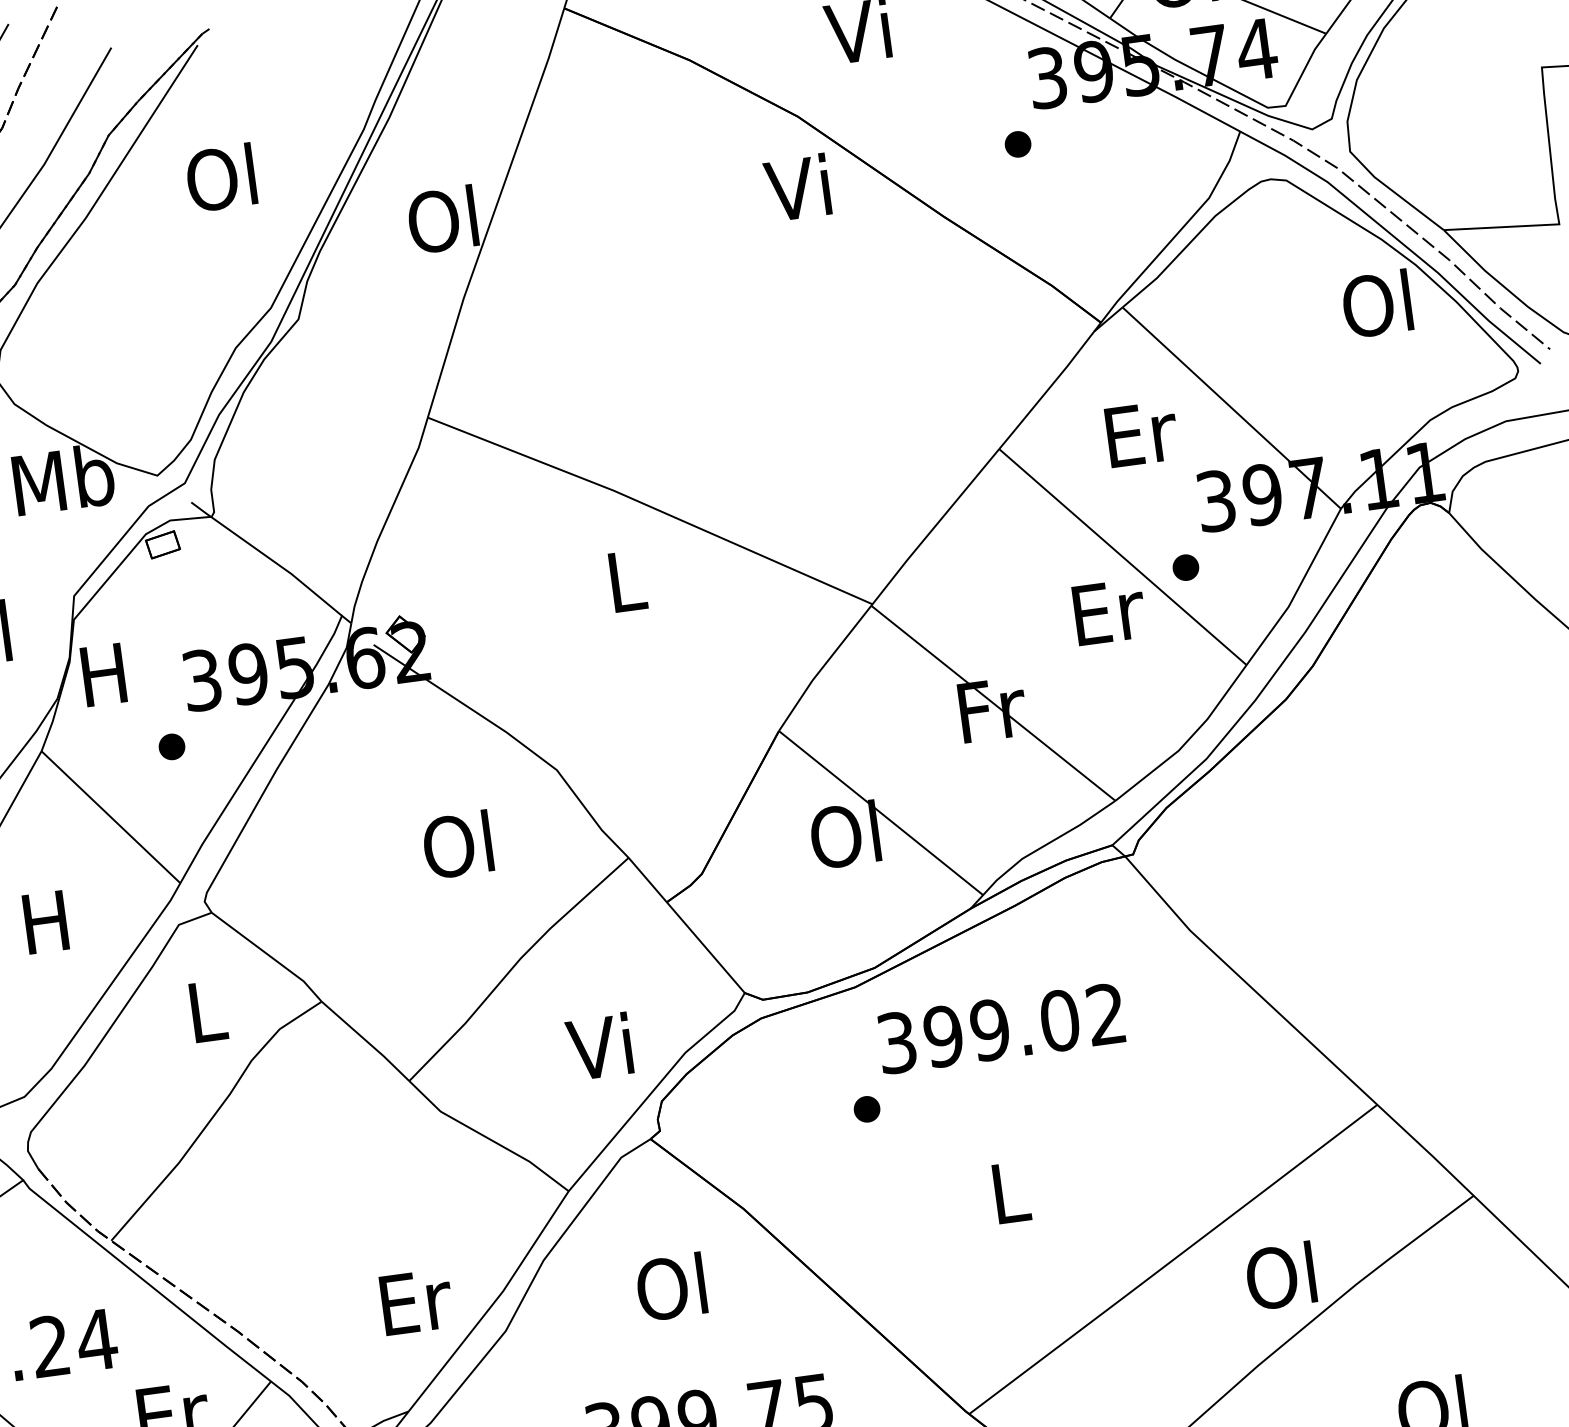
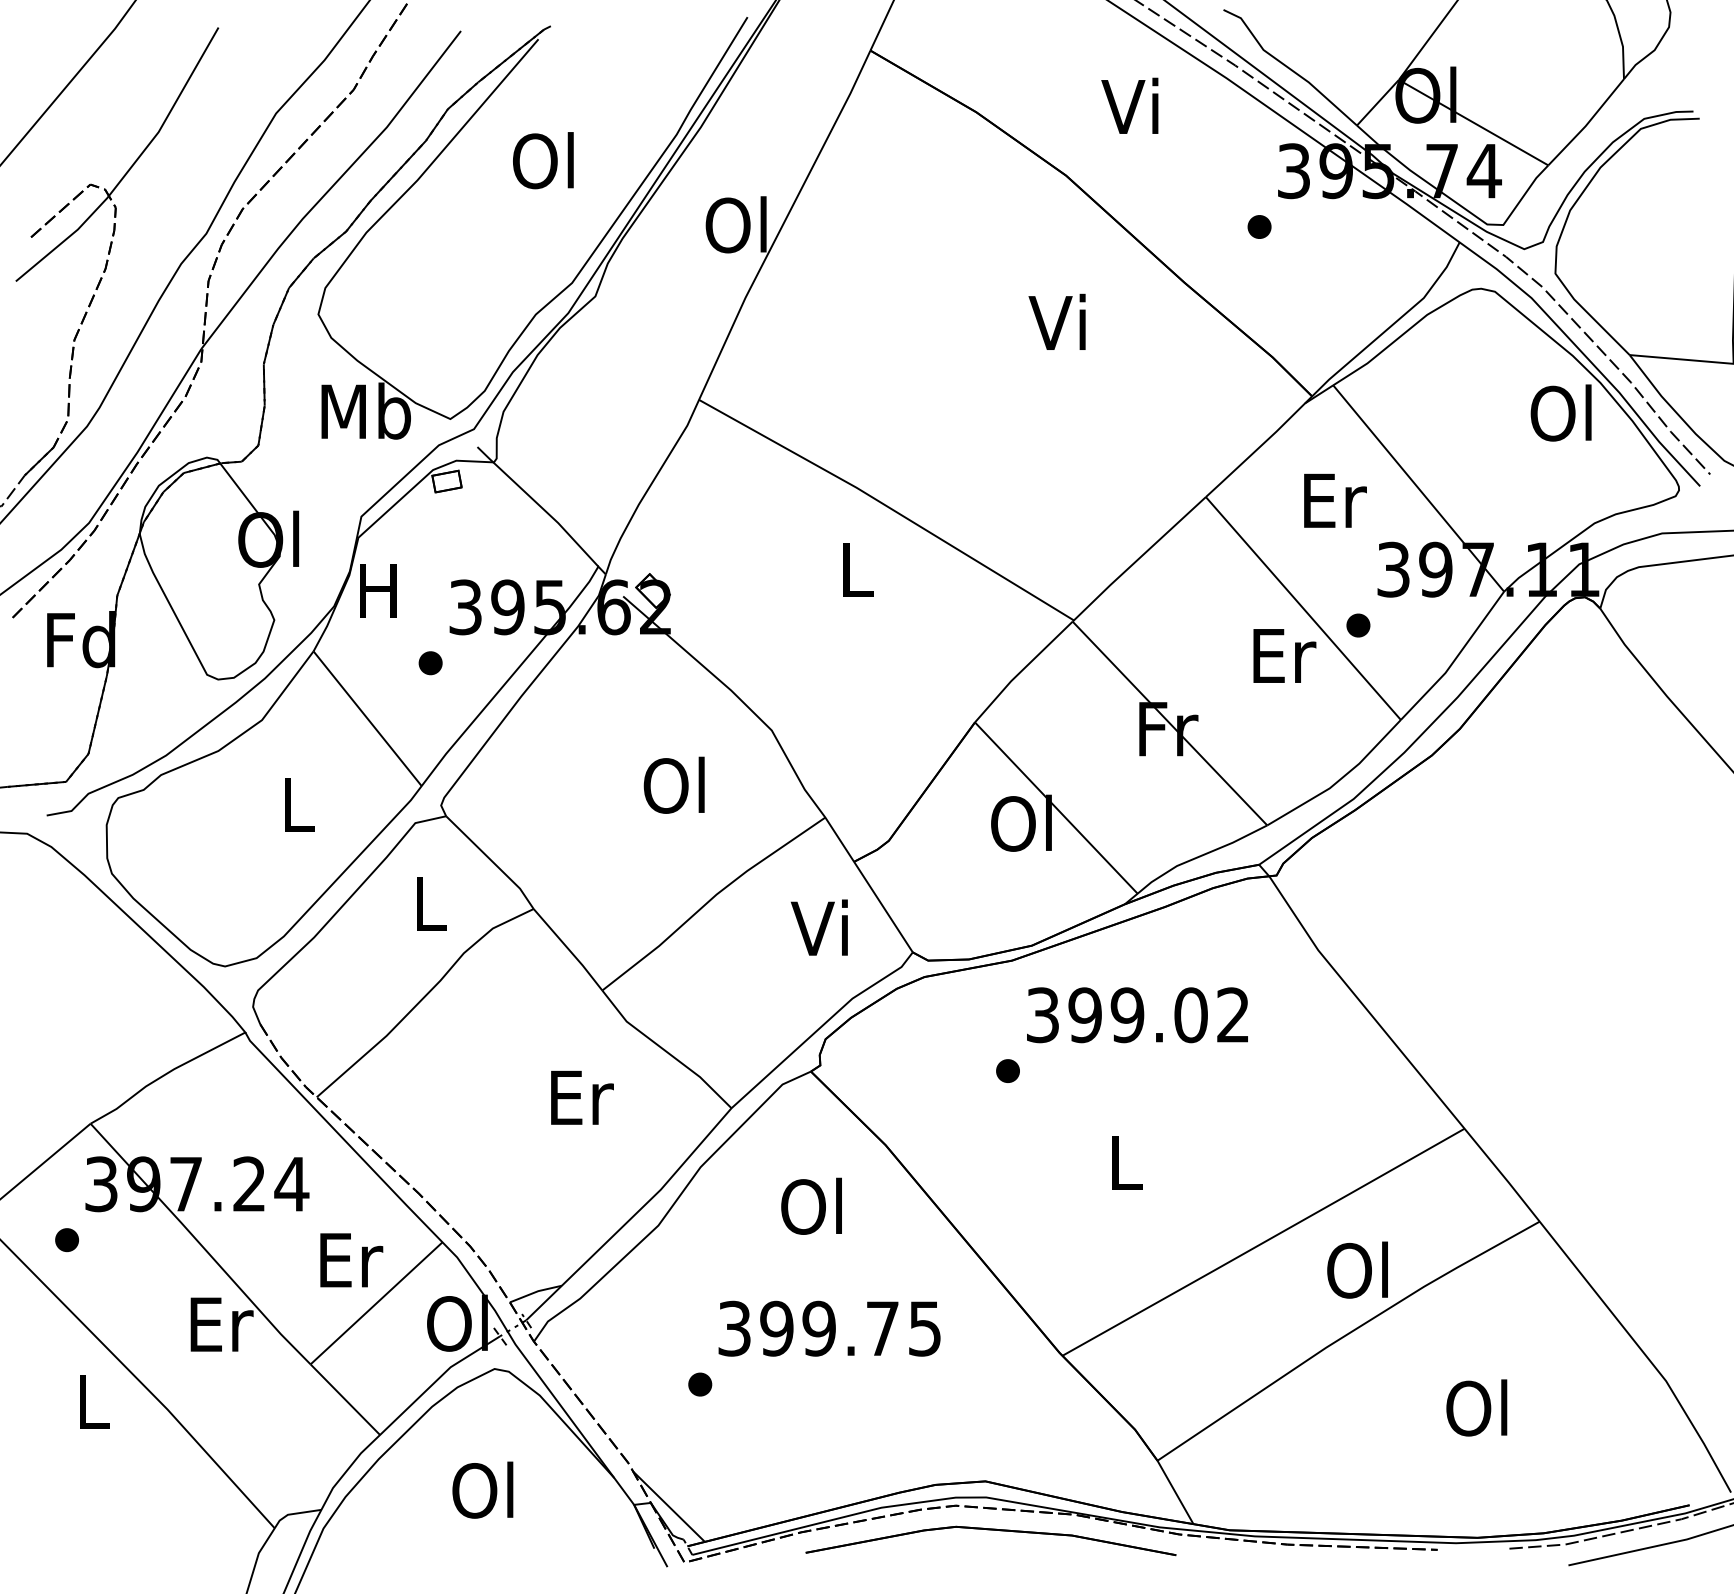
text: (796, 187) -> (1056, 321), moved
text: (45, 922) -> (296, 804), H -> L
text: (599, 1046) -> (819, 927), moved
text: (416, 1301) -> (582, 1097), moved

